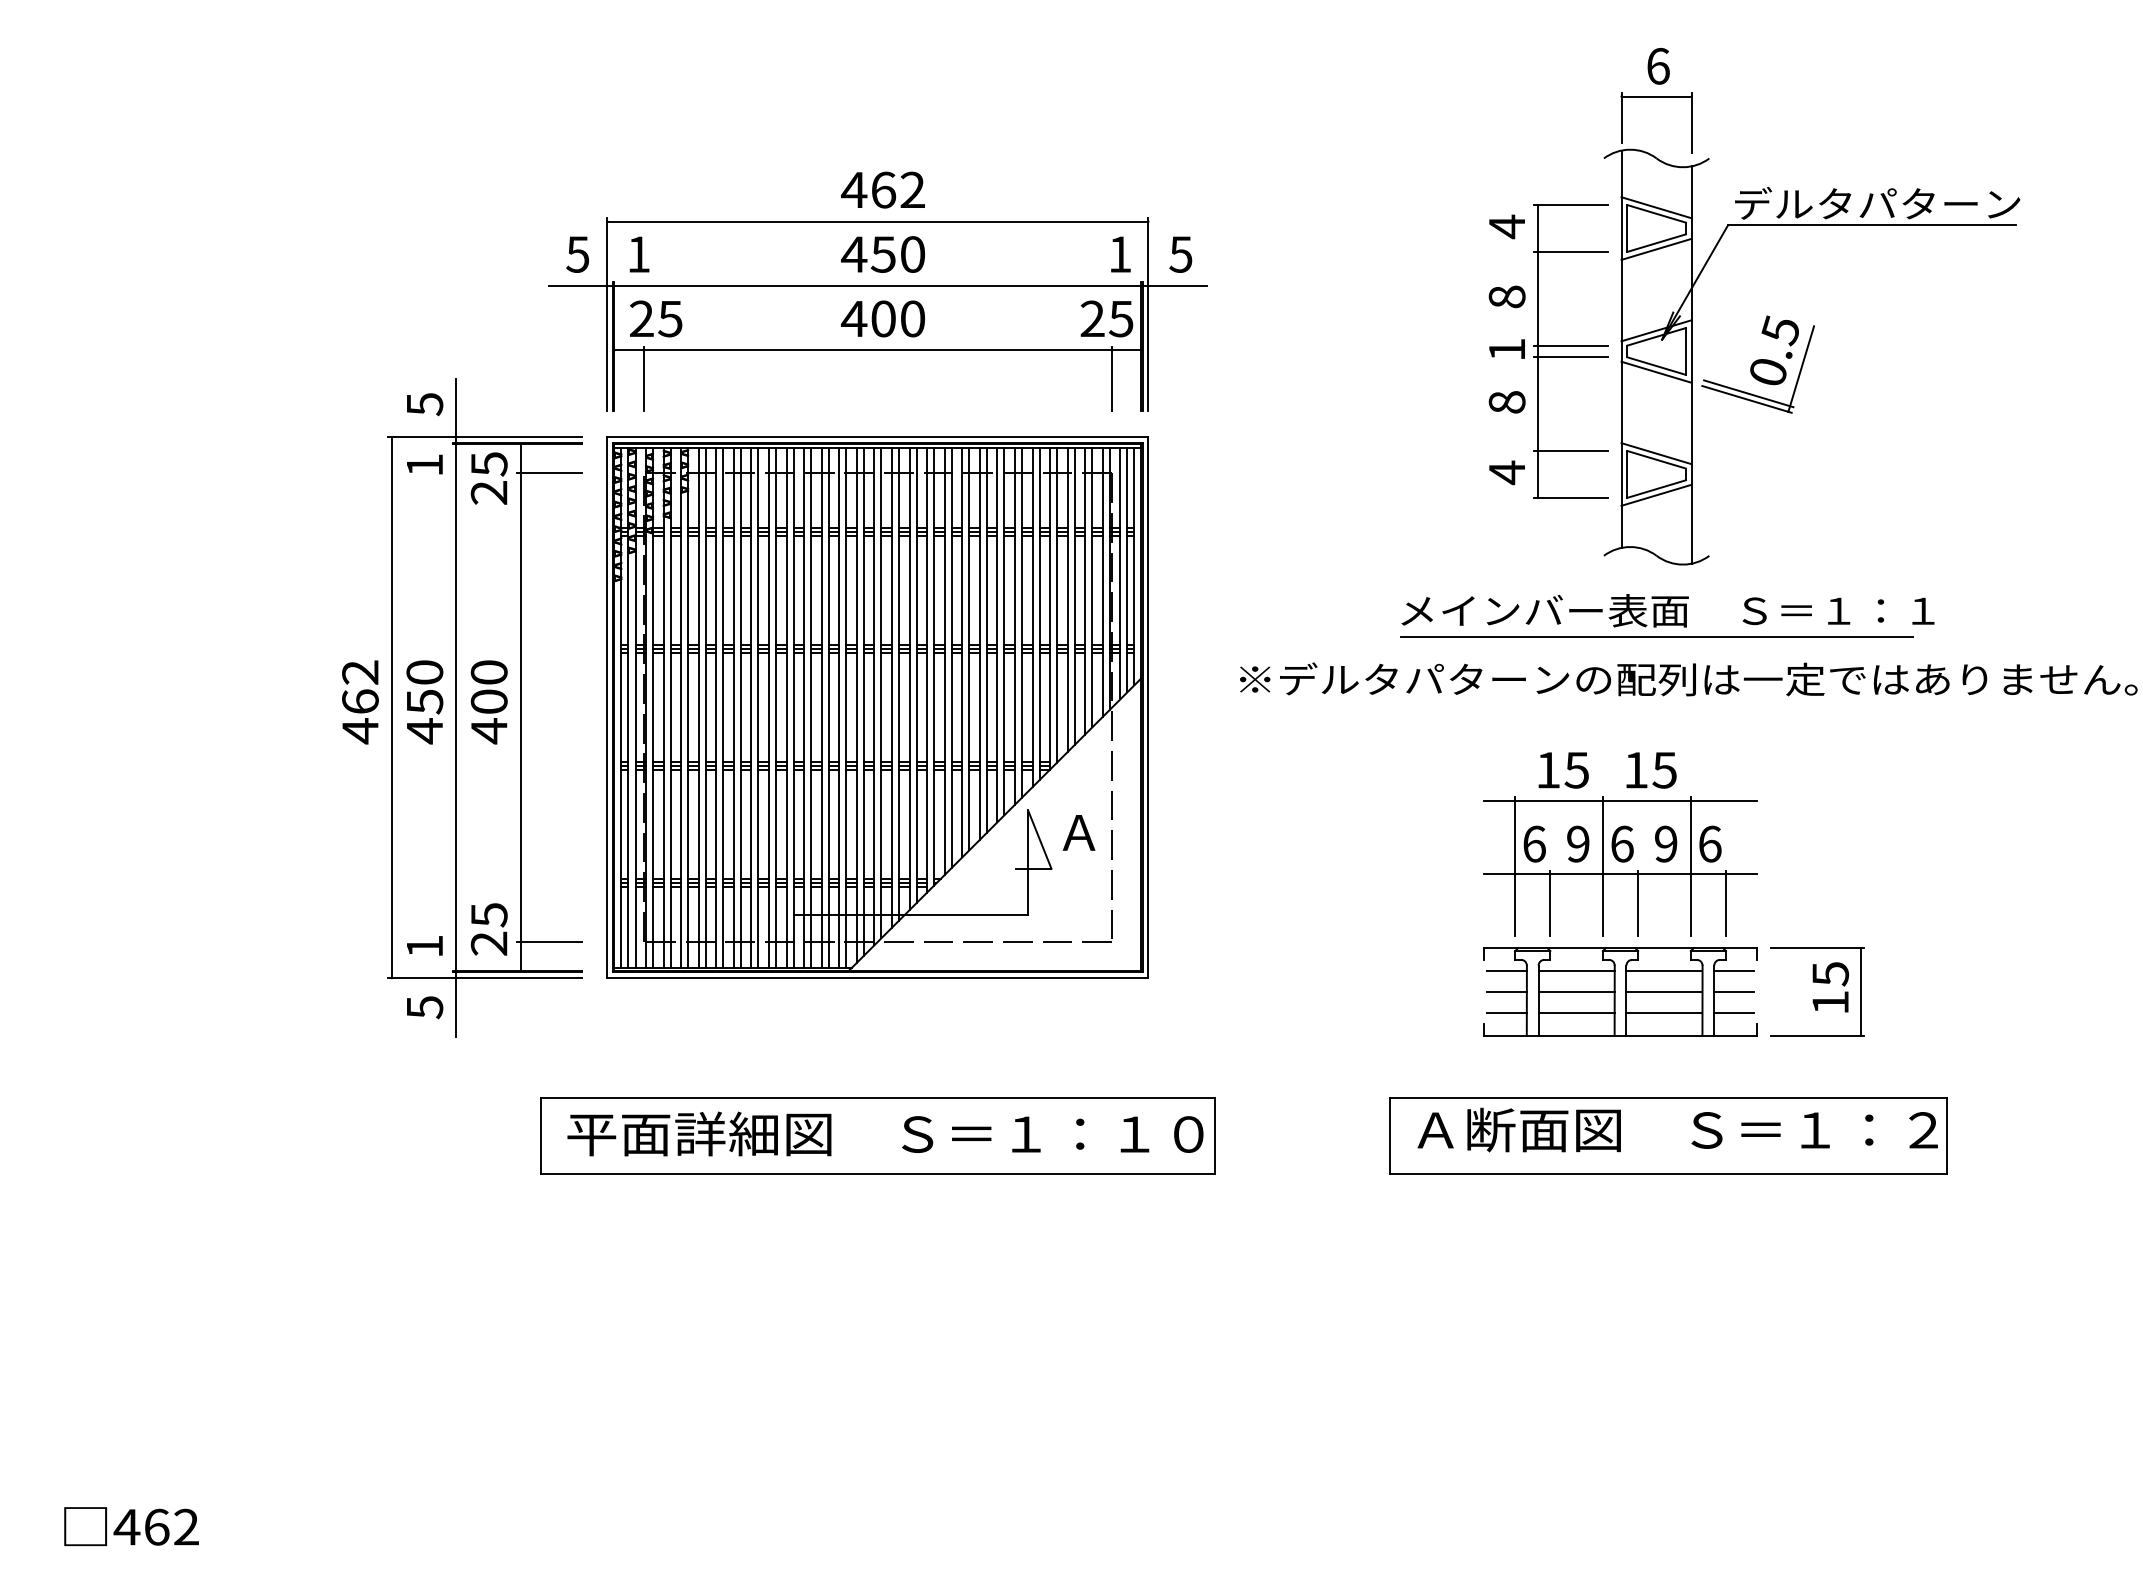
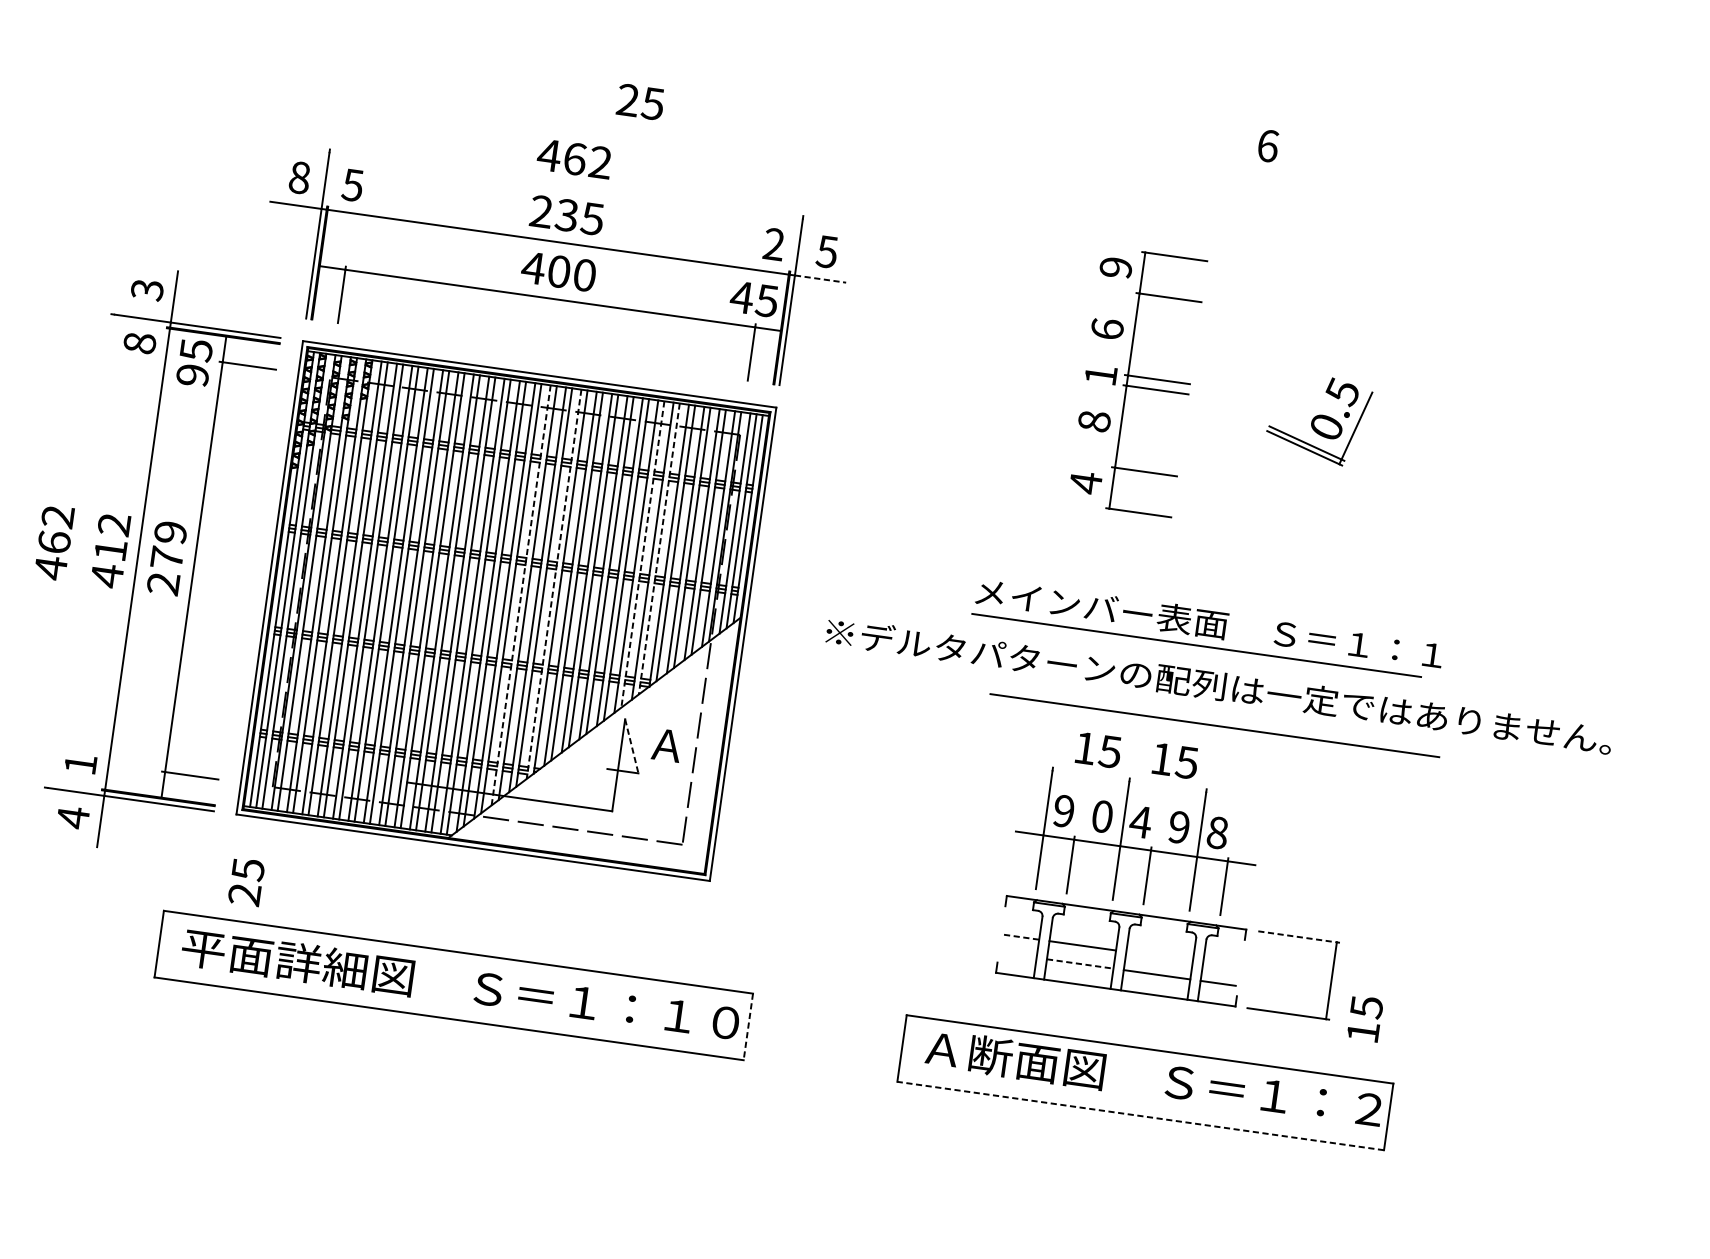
line: (877, 221) -> (565, 185), removed
part: (1811, 225) -> (1382, 304), removed
text: (1506, 226) -> (1115, 267), 4 -> 9
text: (577, 254) -> (299, 177), 5 -> 8
text: (638, 254) -> (352, 185), 1 -> 5
text: (883, 254) -> (567, 215), 450 -> 235
text: (1120, 254) -> (774, 244), 1 -> 2
line: (1178, 286) -> (821, 279), solid -> dashed
text: (1506, 296) -> (1106, 328), 8 -> 6
text: (656, 318) -> (640, 101), moved
text: (1092, 318) -> (742, 297), 25 -> 45
text: (424, 404) -> (147, 290), 5 -> 3
text: (424, 464) -> (139, 342), 1 -> 8
text: (489, 492) -> (193, 375), 25 -> 95
line: (1039, 614) -> (659, 549), solid -> dashed
line: (1021, 623) -> (642, 555), solid -> dashed
line: (927, 670) -> (554, 584), solid -> dashed
text: (424, 687) -> (112, 537), 450 -> 412
line: (891, 688) -> (520, 596), solid -> dashed
text: (488, 702) -> (166, 558), 400 -> 279
line: (391, 707) -> (80, 551), removed
line: (1689, 723) -> (1214, 724), added
line: (1620, 800) -> (1144, 783), removed
line: (1039, 839) -> (631, 746), solid -> dashed
text: (1534, 843) -> (1064, 810), 6 -> 9
text: (1578, 843) -> (1102, 816), 9 -> 0
text: (1621, 843) -> (1140, 821), 6 -> 4
text: (1710, 843) -> (1218, 832), 6 -> 8
text: (488, 929) -> (245, 882), moved
line: (1817, 948) -> (1298, 937), solid -> dashed
line: (1506, 971) -> (1023, 919), removed
line: (1576, 971) -> (1085, 927), removed
line: (1664, 971) -> (1162, 938), removed
line: (1734, 971) -> (1223, 947), removed
text: (1830, 987) -> (1365, 1018), moved
line: (1507, 992) -> (1022, 937), solid -> dashed
line: (1664, 992) -> (1159, 957), removed
line: (1734, 992) -> (1220, 965), removed
text: (425, 1007) -> (73, 817), 5 -> 4
line: (1506, 1012) -> (1018, 955), removed
line: (1577, 1012) -> (1081, 963), solid -> dashed
line: (1214, 1136) -> (748, 1027), solid -> dashed
line: (1667, 1173) -> (1139, 1115), solid -> dashed

